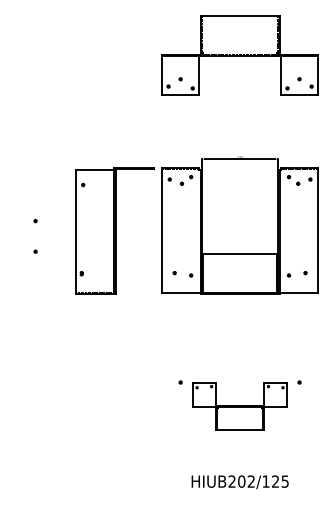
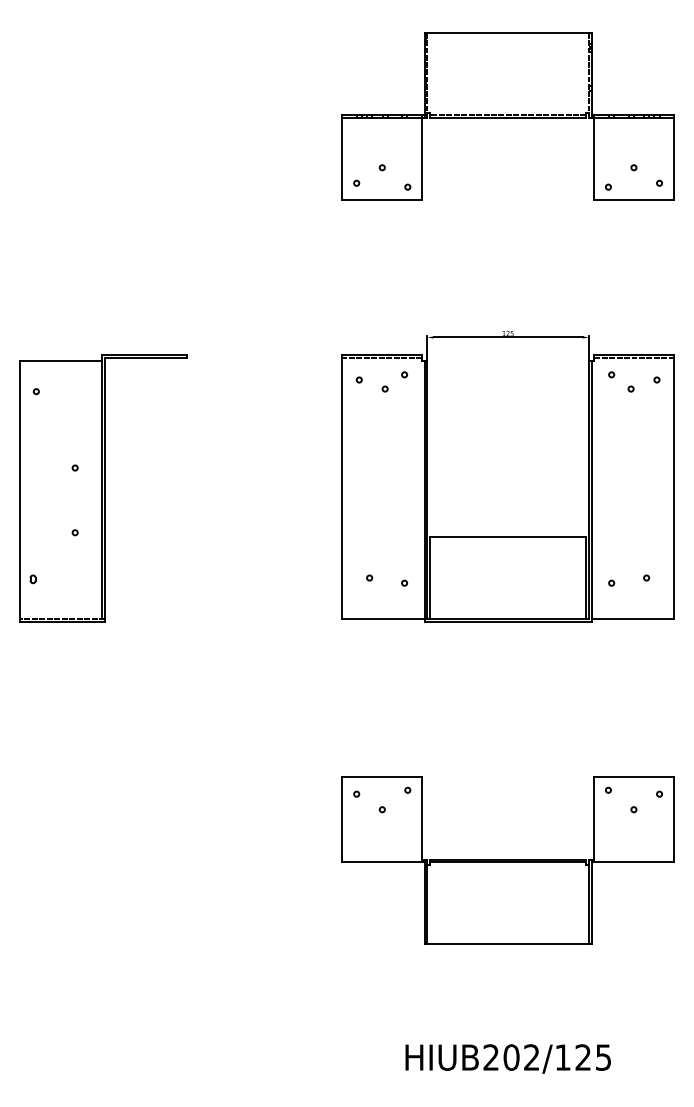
part: (114, 230) -> (102, 487), moved
part: (239, 406) -> (506, 860), size x1.67
text: (239, 482) -> (506, 1059), moved

